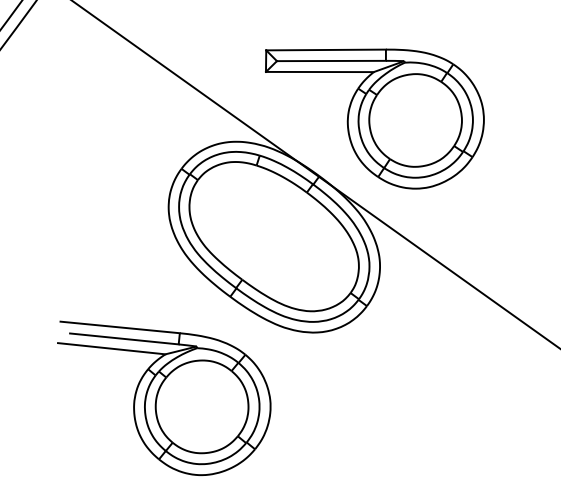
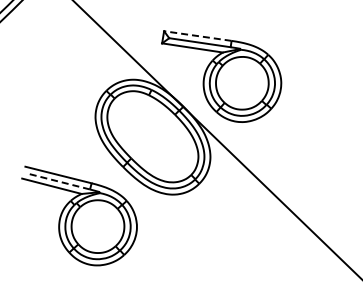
line: (325, 50) -> (197, 36), solid -> dashed
line: (125, 338) -> (60, 181), solid -> dashed

